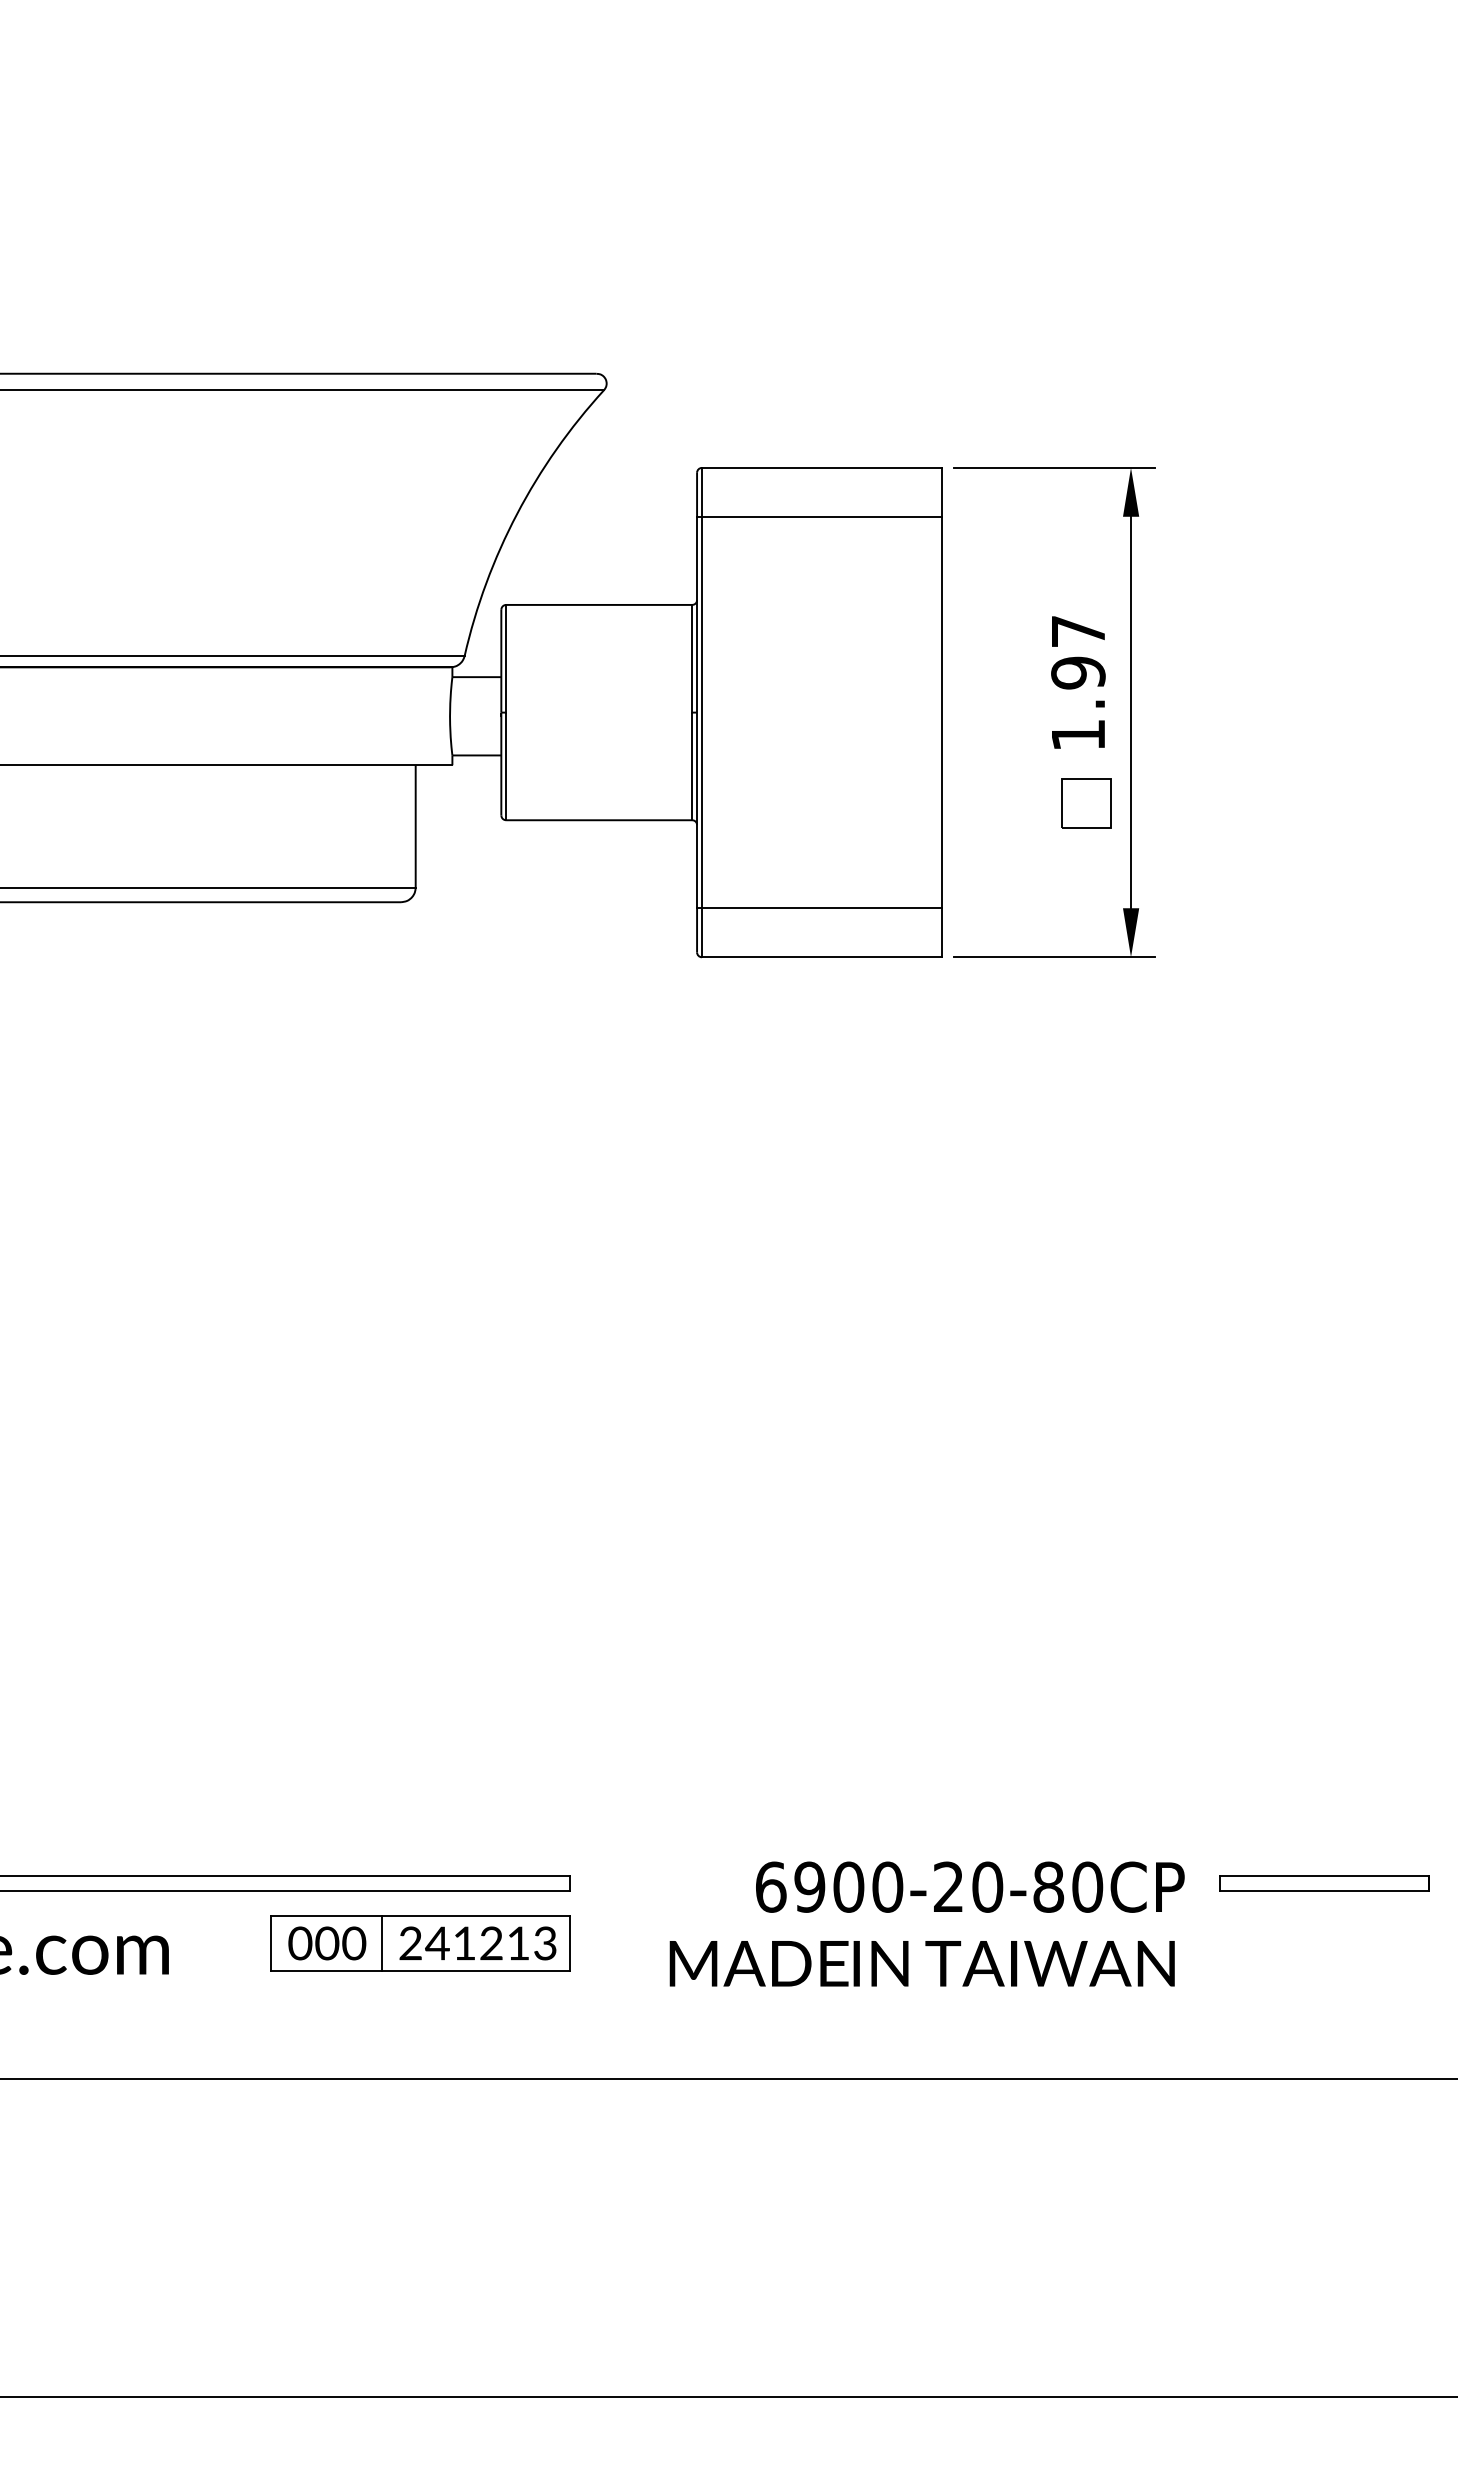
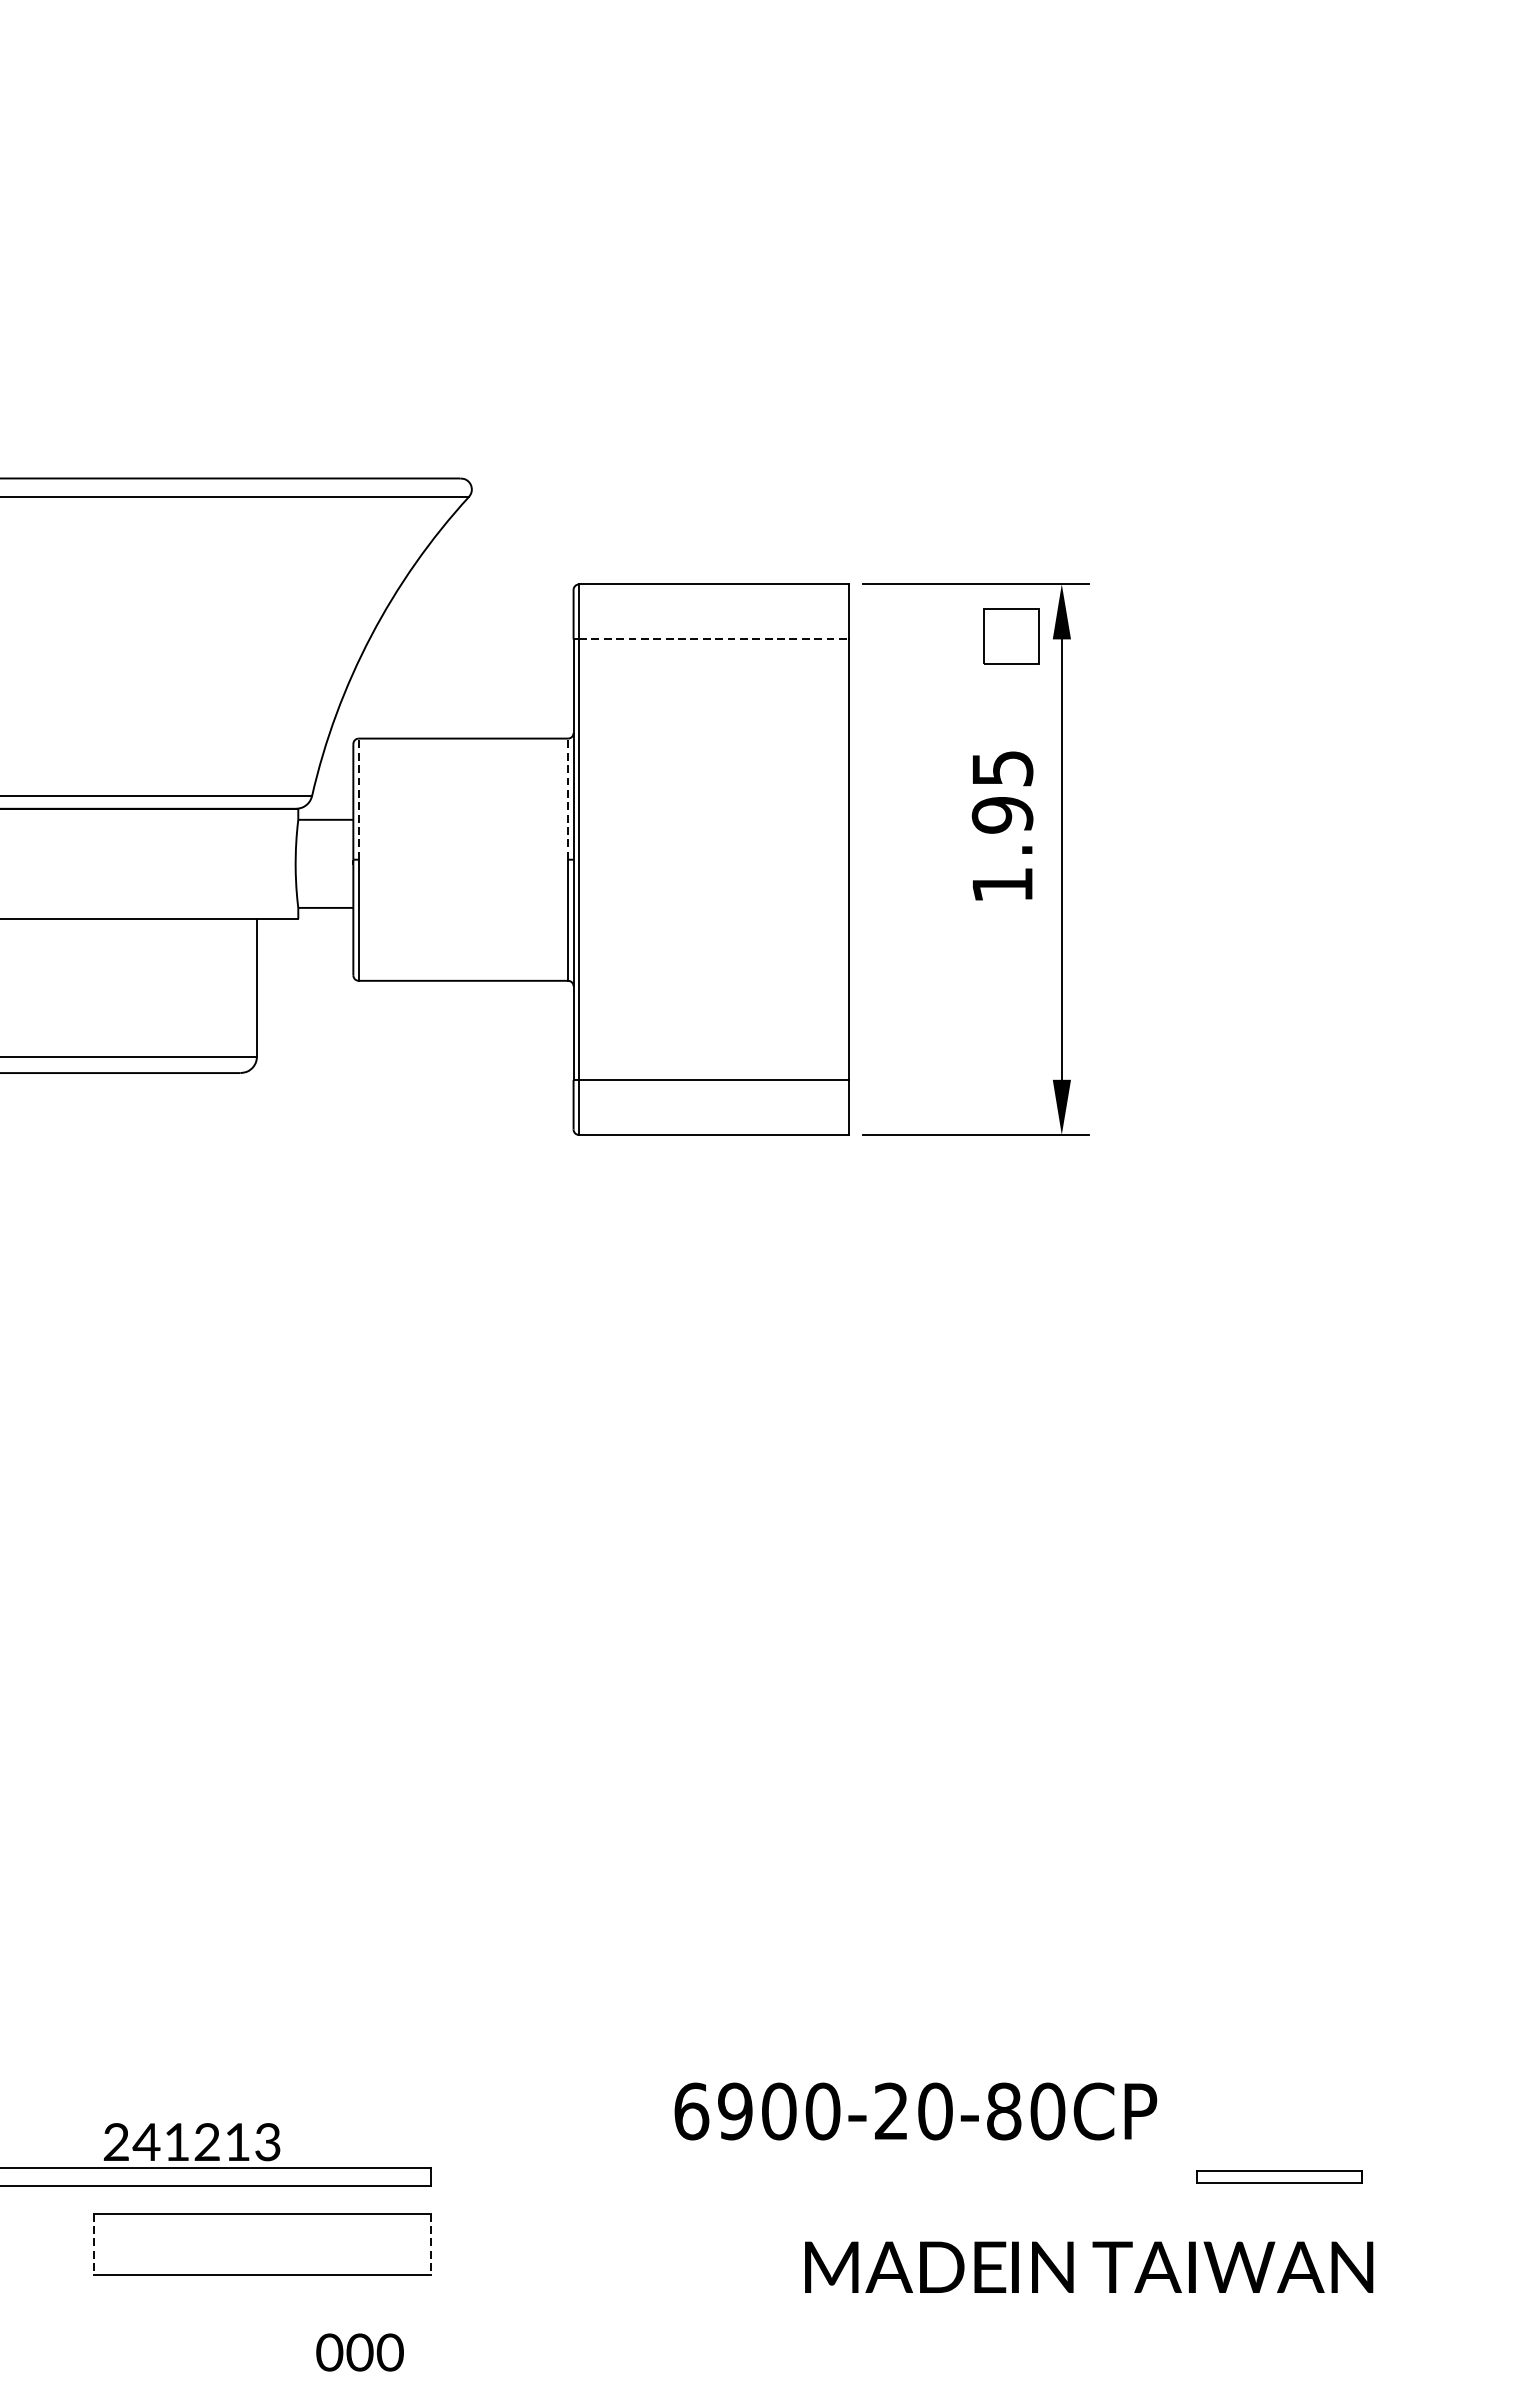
line: (821, 516) -> (713, 639), solid -> dashed
text: (1078, 631) -> (1002, 768), 1.97 -> 1.95
line: (506, 658) -> (359, 798), solid -> dashed
line: (692, 658) -> (568, 798), solid -> dashed
part: (1086, 803) -> (1011, 636), moved
part: (1324, 1883) -> (1279, 2177), size x0.7
text: (970, 1886) -> (916, 2110), moved
line: (270, 1943) -> (93, 2244), solid -> dashed
text: (327, 1943) -> (360, 2352), moved
line: (381, 1943) -> (218, 2244), removed
text: (477, 1943) -> (191, 2142), moved
line: (569, 1943) -> (430, 2244), solid -> dashed
text: (921, 1963) -> (1088, 2267), moved

